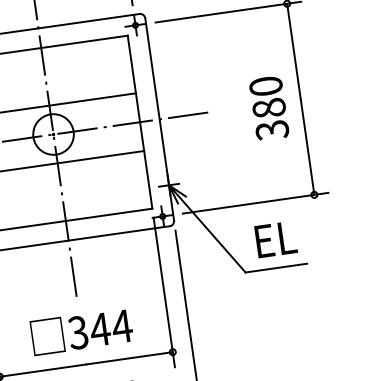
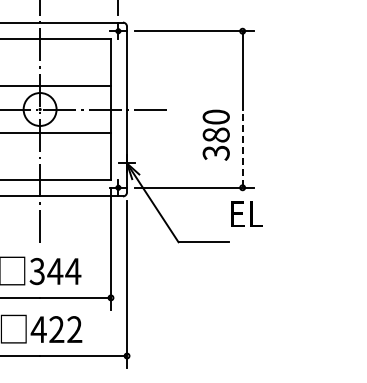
text: (268, 107) -> (215, 134), moved
line: (307, 146) -> (242, 148), solid -> dashed
text: (275, 238) -> (246, 213), moved

